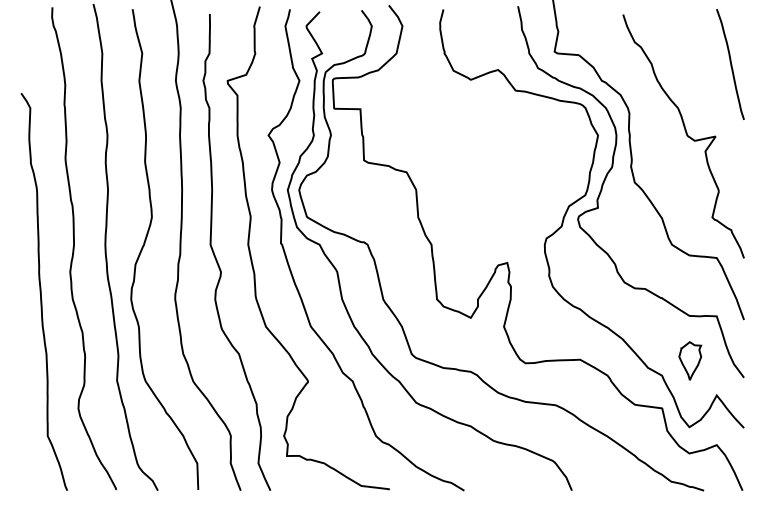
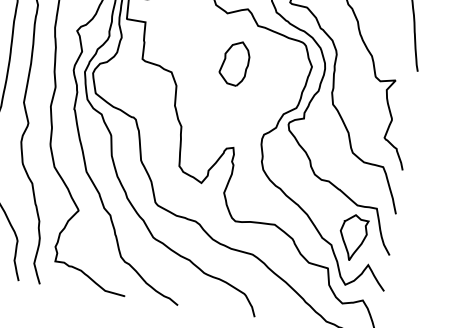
part: (491, 146) -> (234, 63), added
part: (690, 360) -> (353, 237), size x1.67

